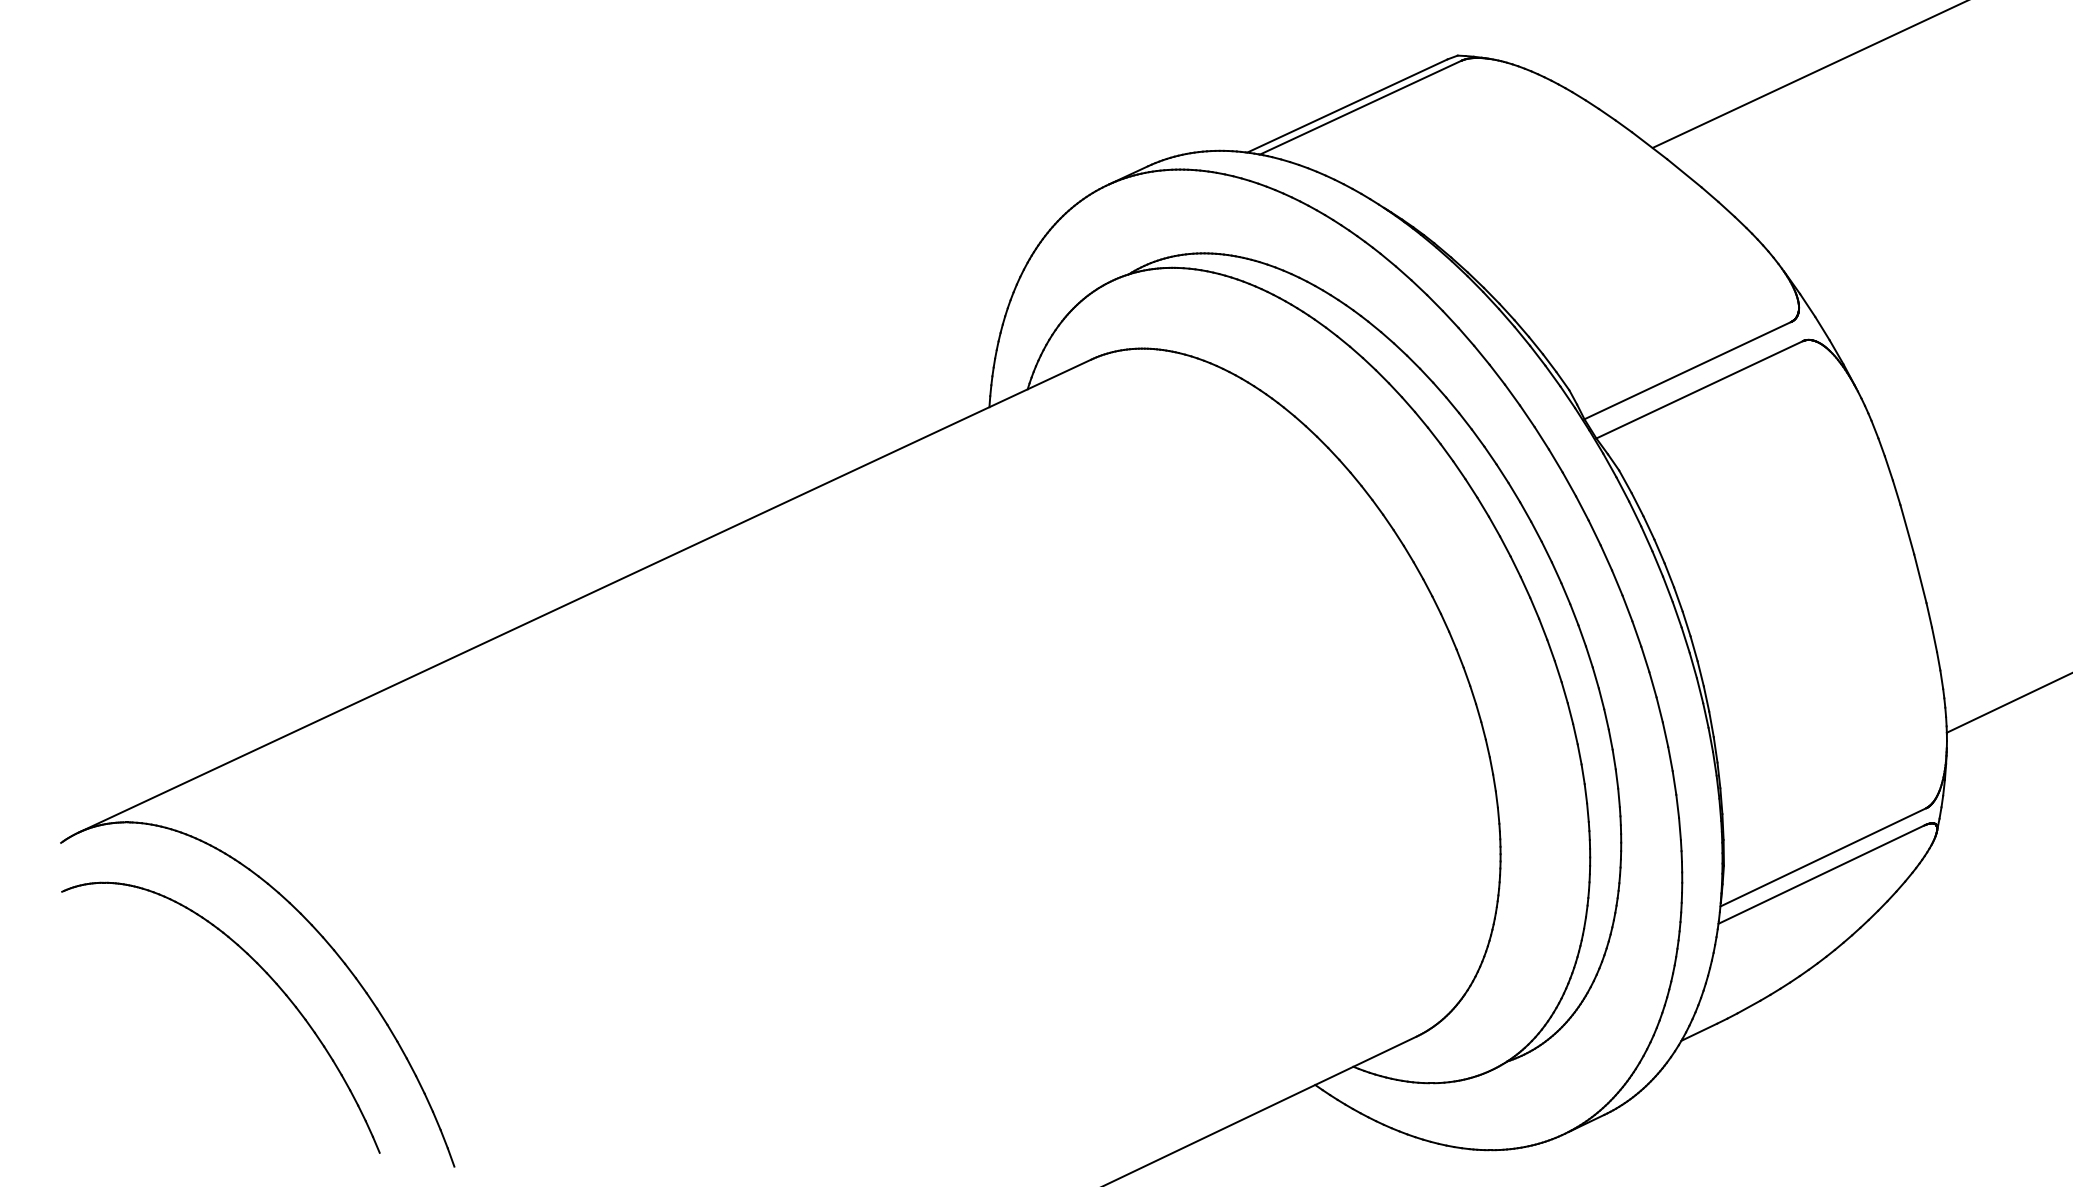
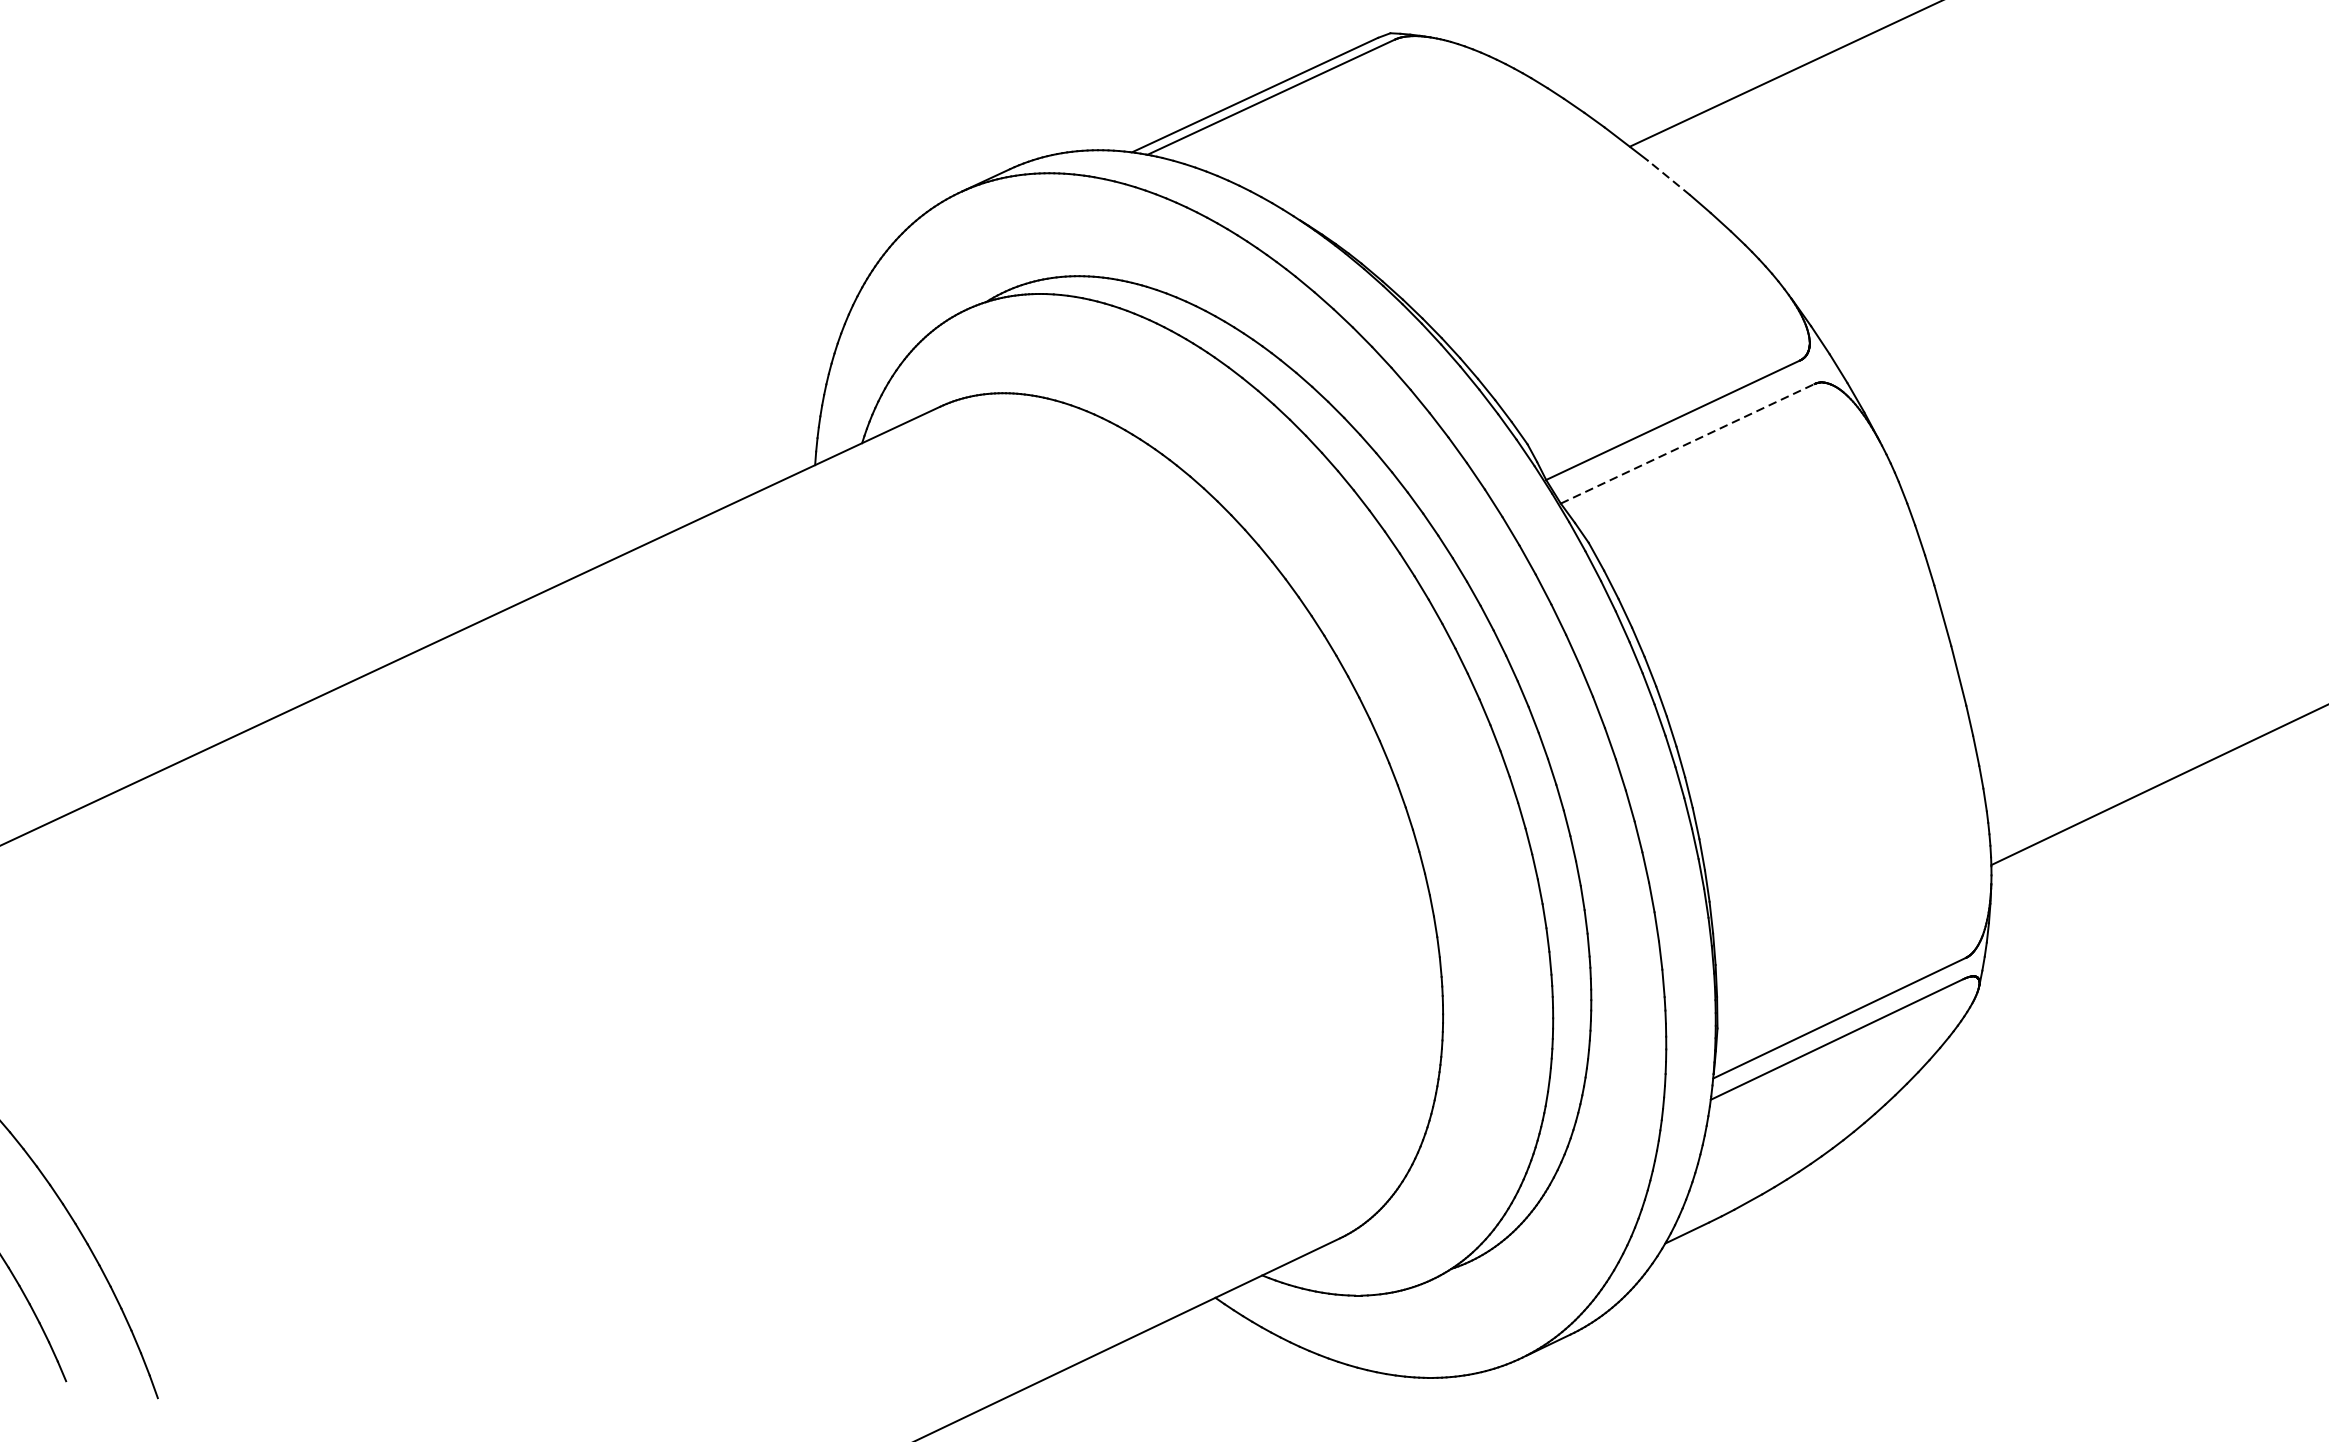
line: (1684, 173) -> (1669, 178), solid -> dashed
line: (1700, 389) -> (1688, 443), solid -> dashed

